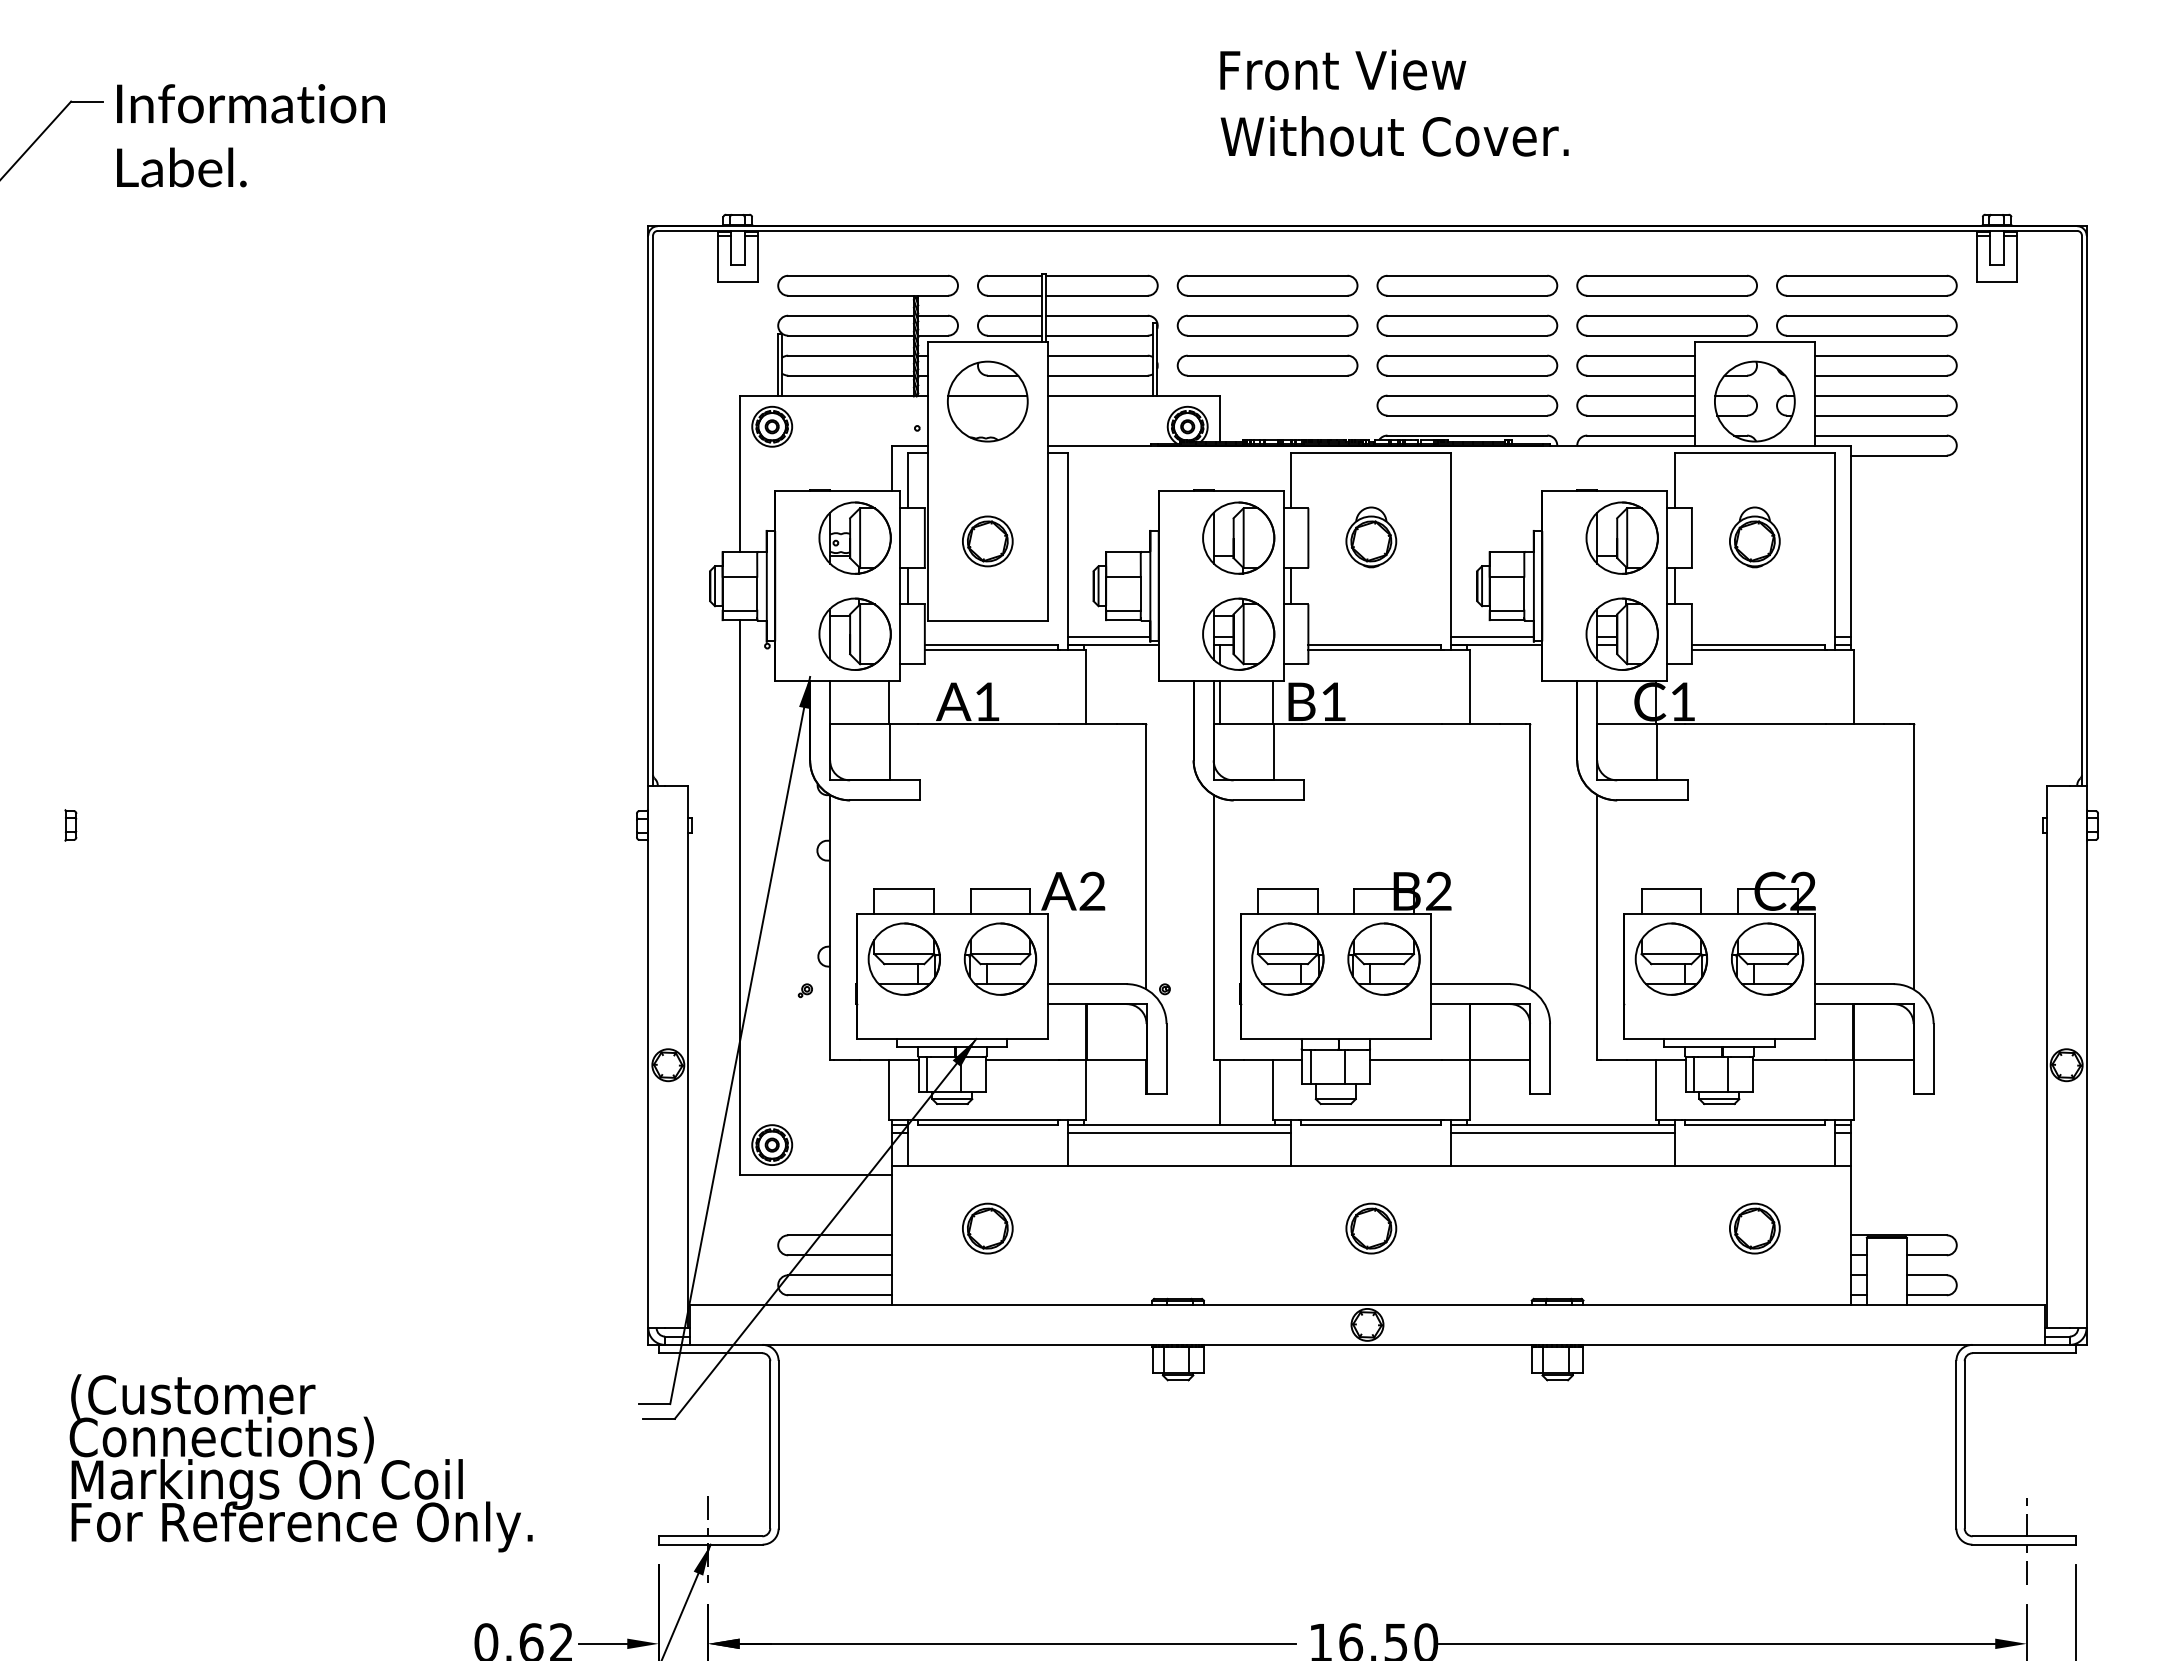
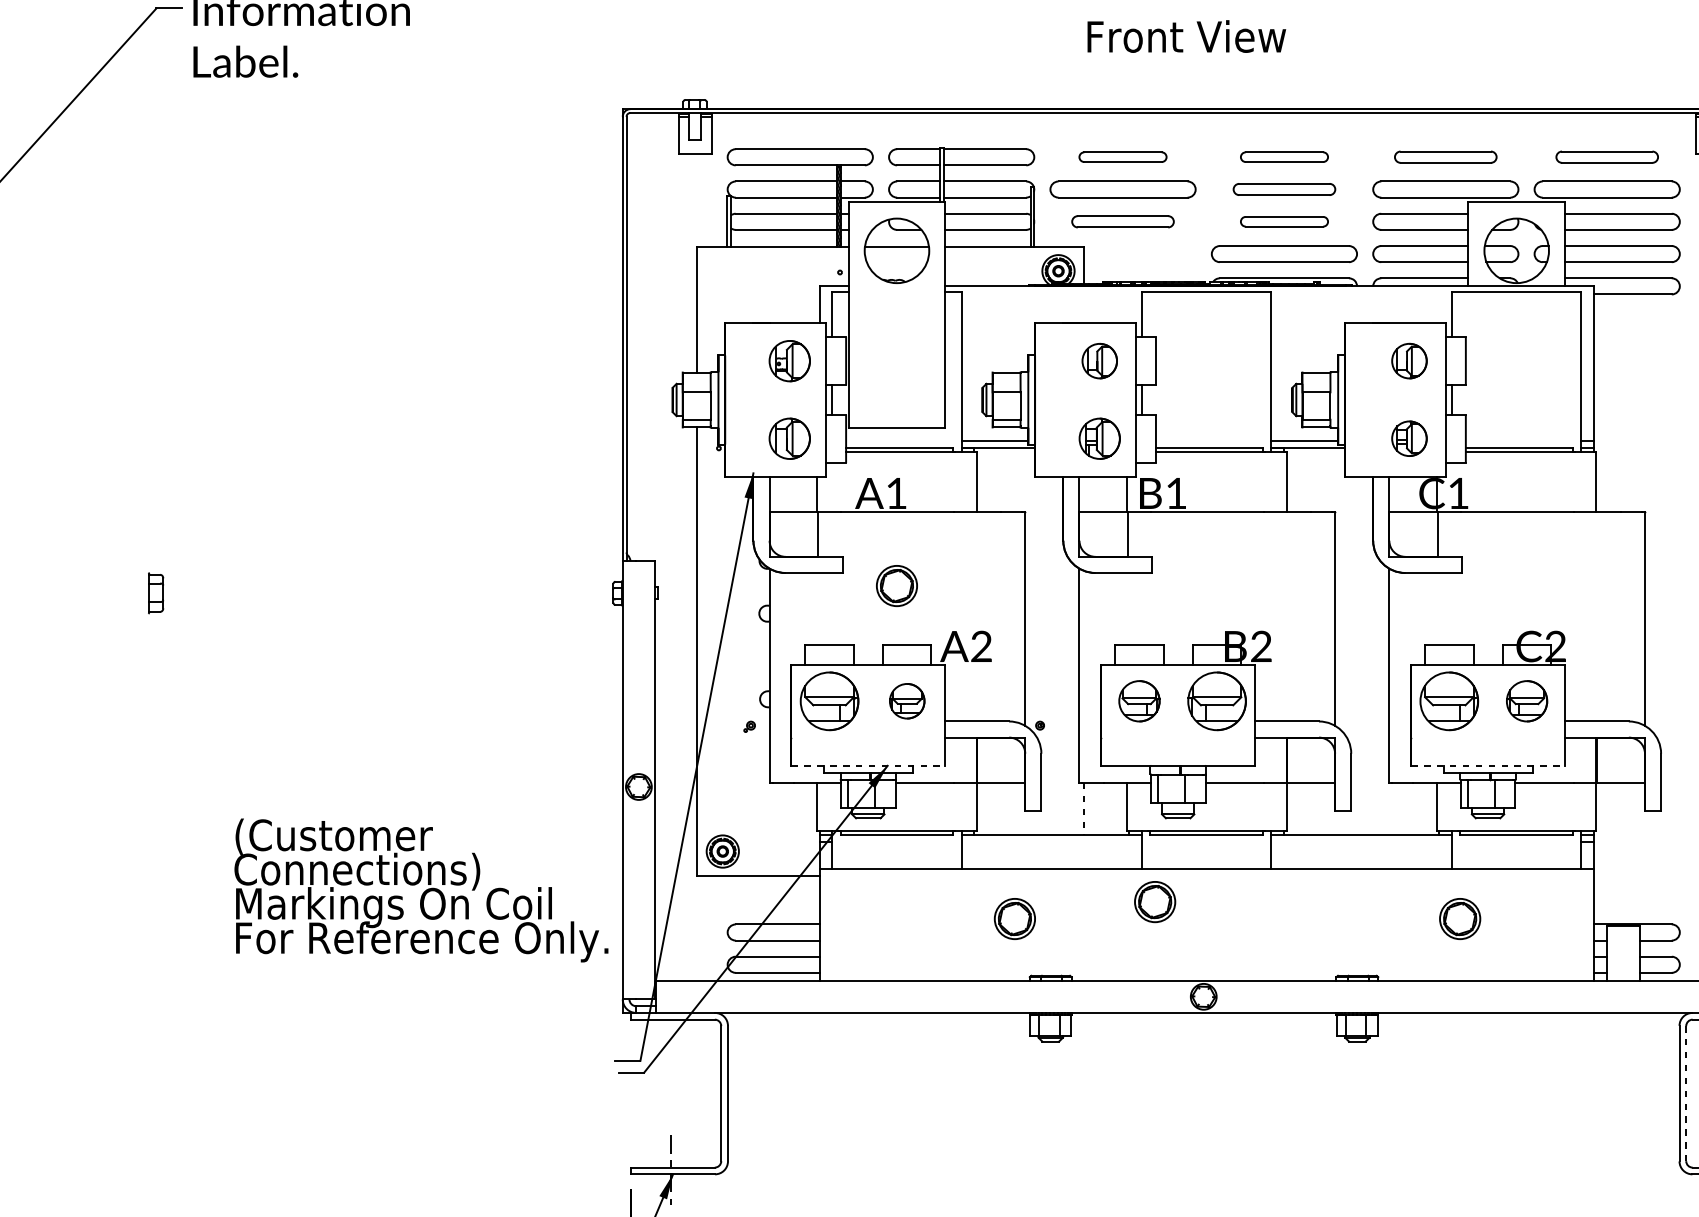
text: (1394, 136) -> (1225, 36), Without Cover. -> Front View
part: (1267, 285) -> (1122, 157), size x0.6
part: (1467, 285) -> (1284, 157), size x0.6
part: (1666, 285) -> (1445, 157), size x0.7
part: (1866, 285) -> (1606, 157), size x0.7
part: (1467, 325) -> (1284, 189), size x0.7
part: (1267, 365) -> (1122, 221), size x0.7
part: (1467, 365) -> (1284, 221), size x0.6
part: (772, 426) -> (723, 270), removed
part: (854, 537) -> (789, 360), size x0.7
part: (1238, 537) -> (1099, 360), size x0.6
part: (1371, 537) -> (1206, 360), removed
part: (1621, 537) -> (1408, 360), size x0.6
part: (1754, 537) -> (1516, 360), removed
part: (987, 541) -> (896, 586), moved
part: (854, 633) -> (789, 438), size x0.7
part: (1238, 633) -> (1099, 438), size x0.7
part: (1621, 633) -> (1408, 438), size x0.6
line: (1219, 702) -> (1084, 493), removed
part: (70, 825) -> (155, 593), size x1.6
part: (1000, 958) -> (907, 700), size x0.6
part: (1287, 958) -> (1139, 700), size x0.7
part: (1767, 958) -> (1526, 700), size x0.7
line: (952, 1039) -> (868, 766), solid -> dashed
line: (1719, 1039) -> (1488, 766), solid -> dashed
line: (1219, 1092) -> (1084, 809), solid -> dashed
line: (1179, 1132) -> (1051, 841), removed
line: (1562, 1132) -> (1361, 841), removed
part: (987, 1228) -> (1014, 918), moved
part: (1371, 1228) -> (1155, 901), moved
part: (1754, 1228) -> (1459, 918), moved
line: (1964, 1444) -> (1686, 1093), solid -> dashed
text: (300, 1463) -> (420, 890), moved

